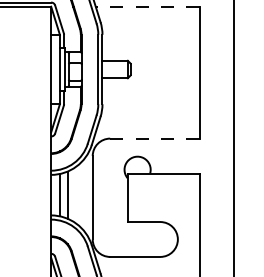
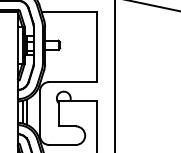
line: (148, 5) -> (69, 11), dashed -> solid
line: (153, 139) -> (72, 82), dashed -> solid

